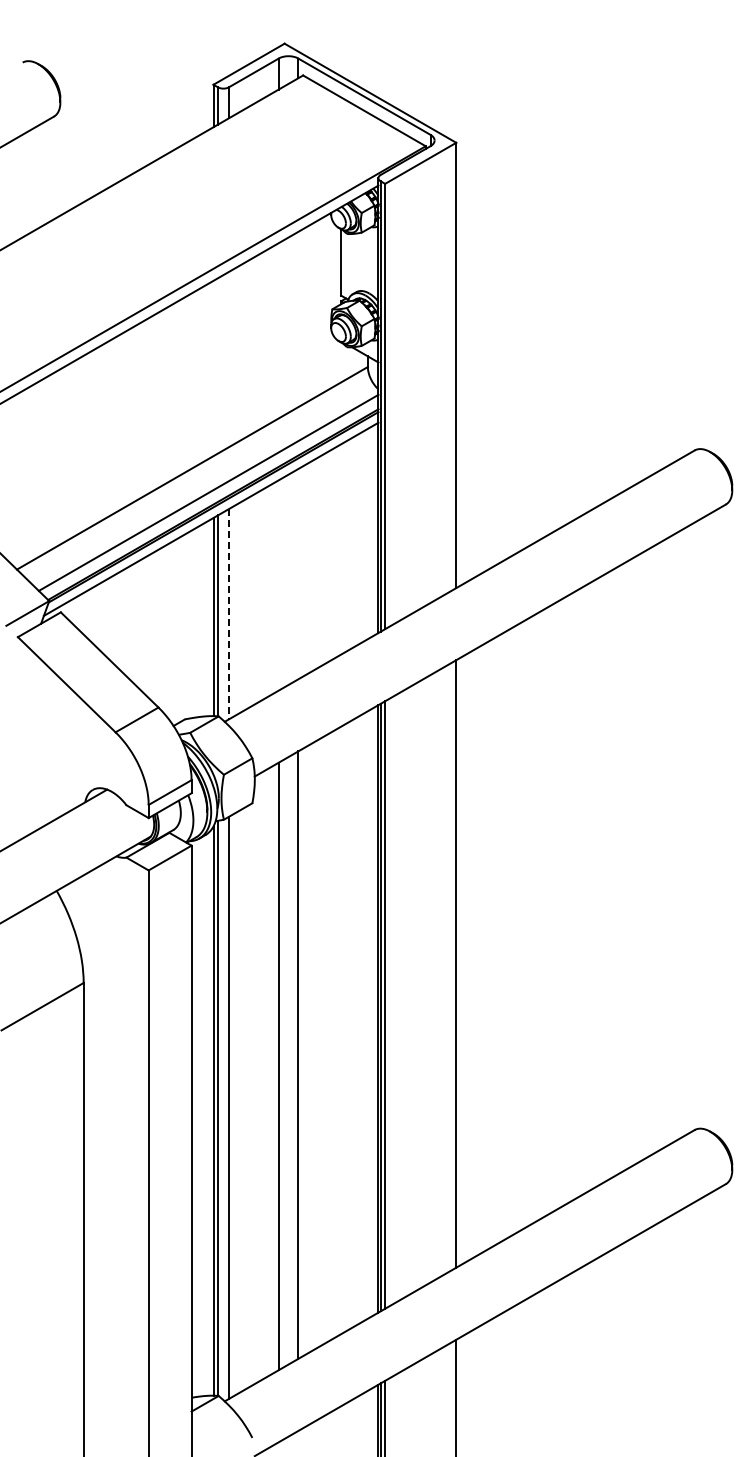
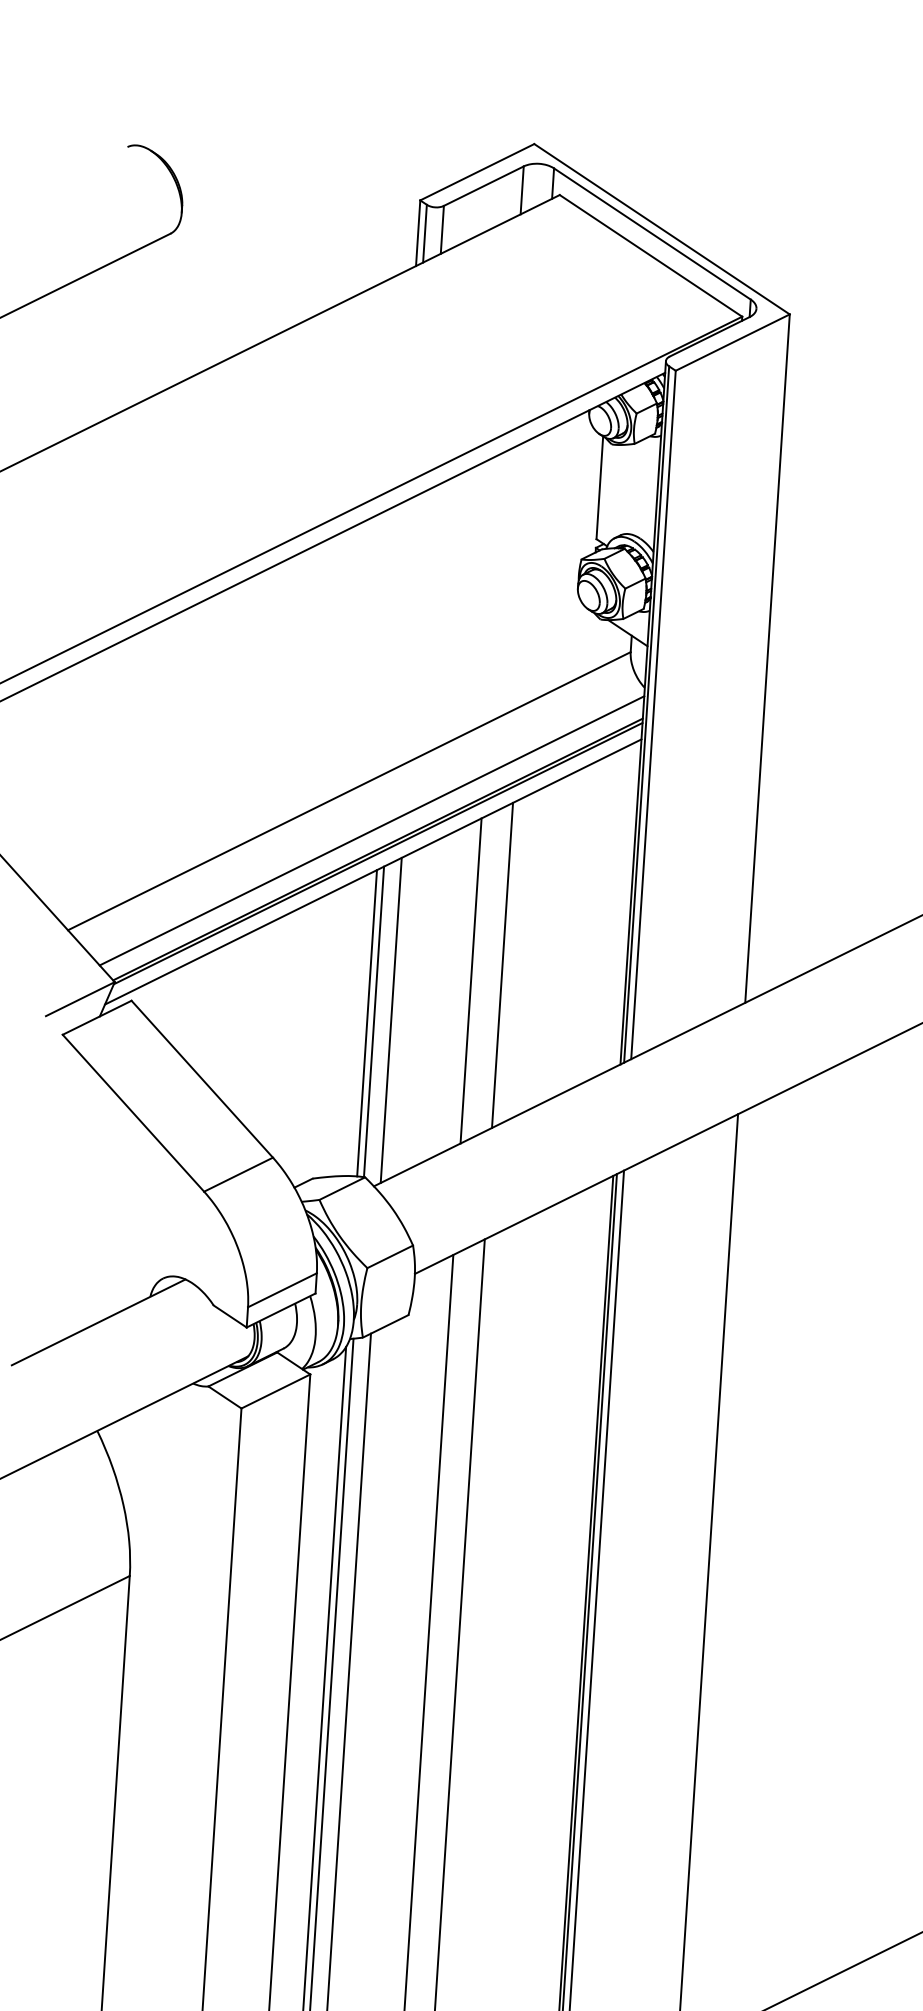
line: (298, 574) -> (502, 965), added
line: (278, 585) -> (470, 980), added
line: (228, 614) -> (390, 1020), dashed -> solid

